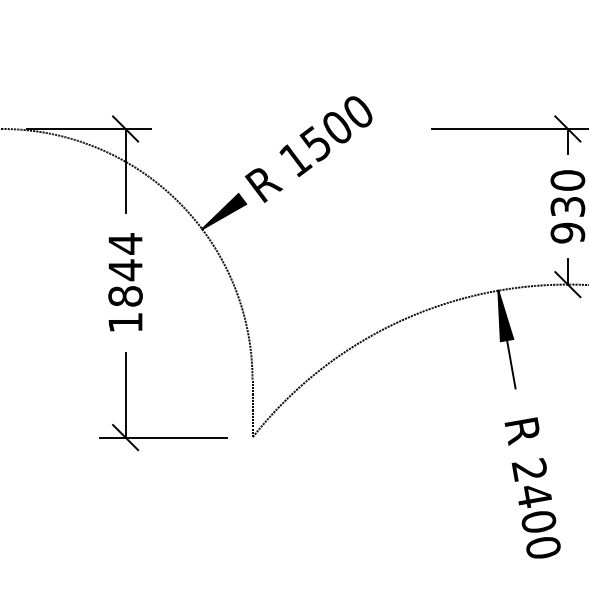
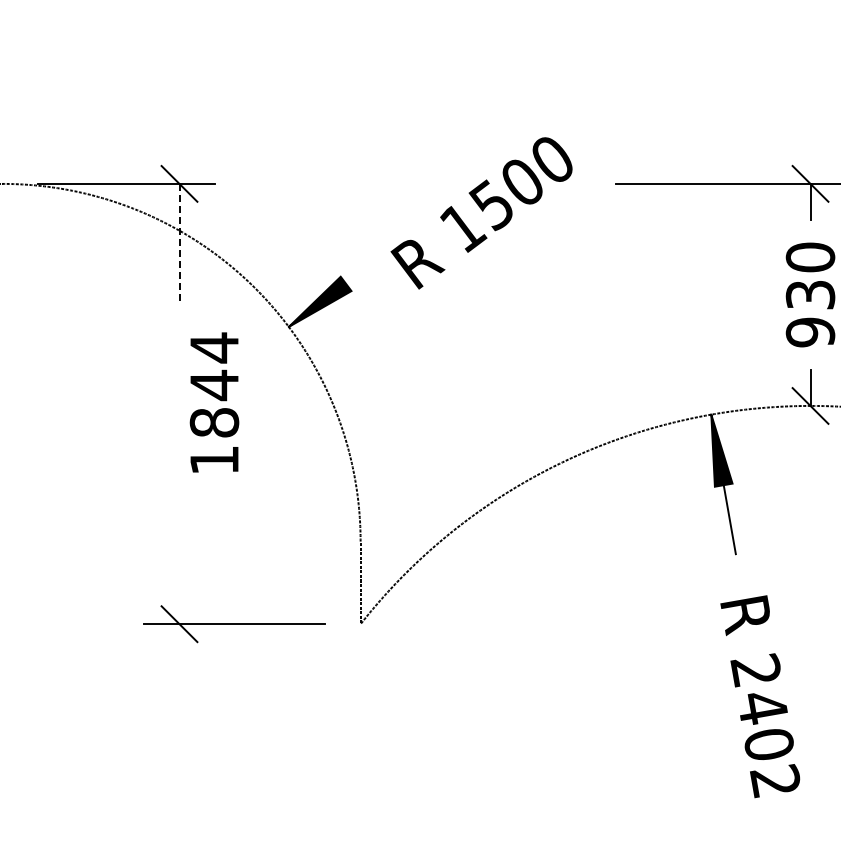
text: (308, 149) -> (481, 213), moved
line: (125, 171) -> (179, 244), solid -> dashed
text: (125, 282) -> (214, 402), moved
line: (125, 395) -> (179, 563), removed
text: (543, 547) -> (775, 781), 2400 -> 2402

